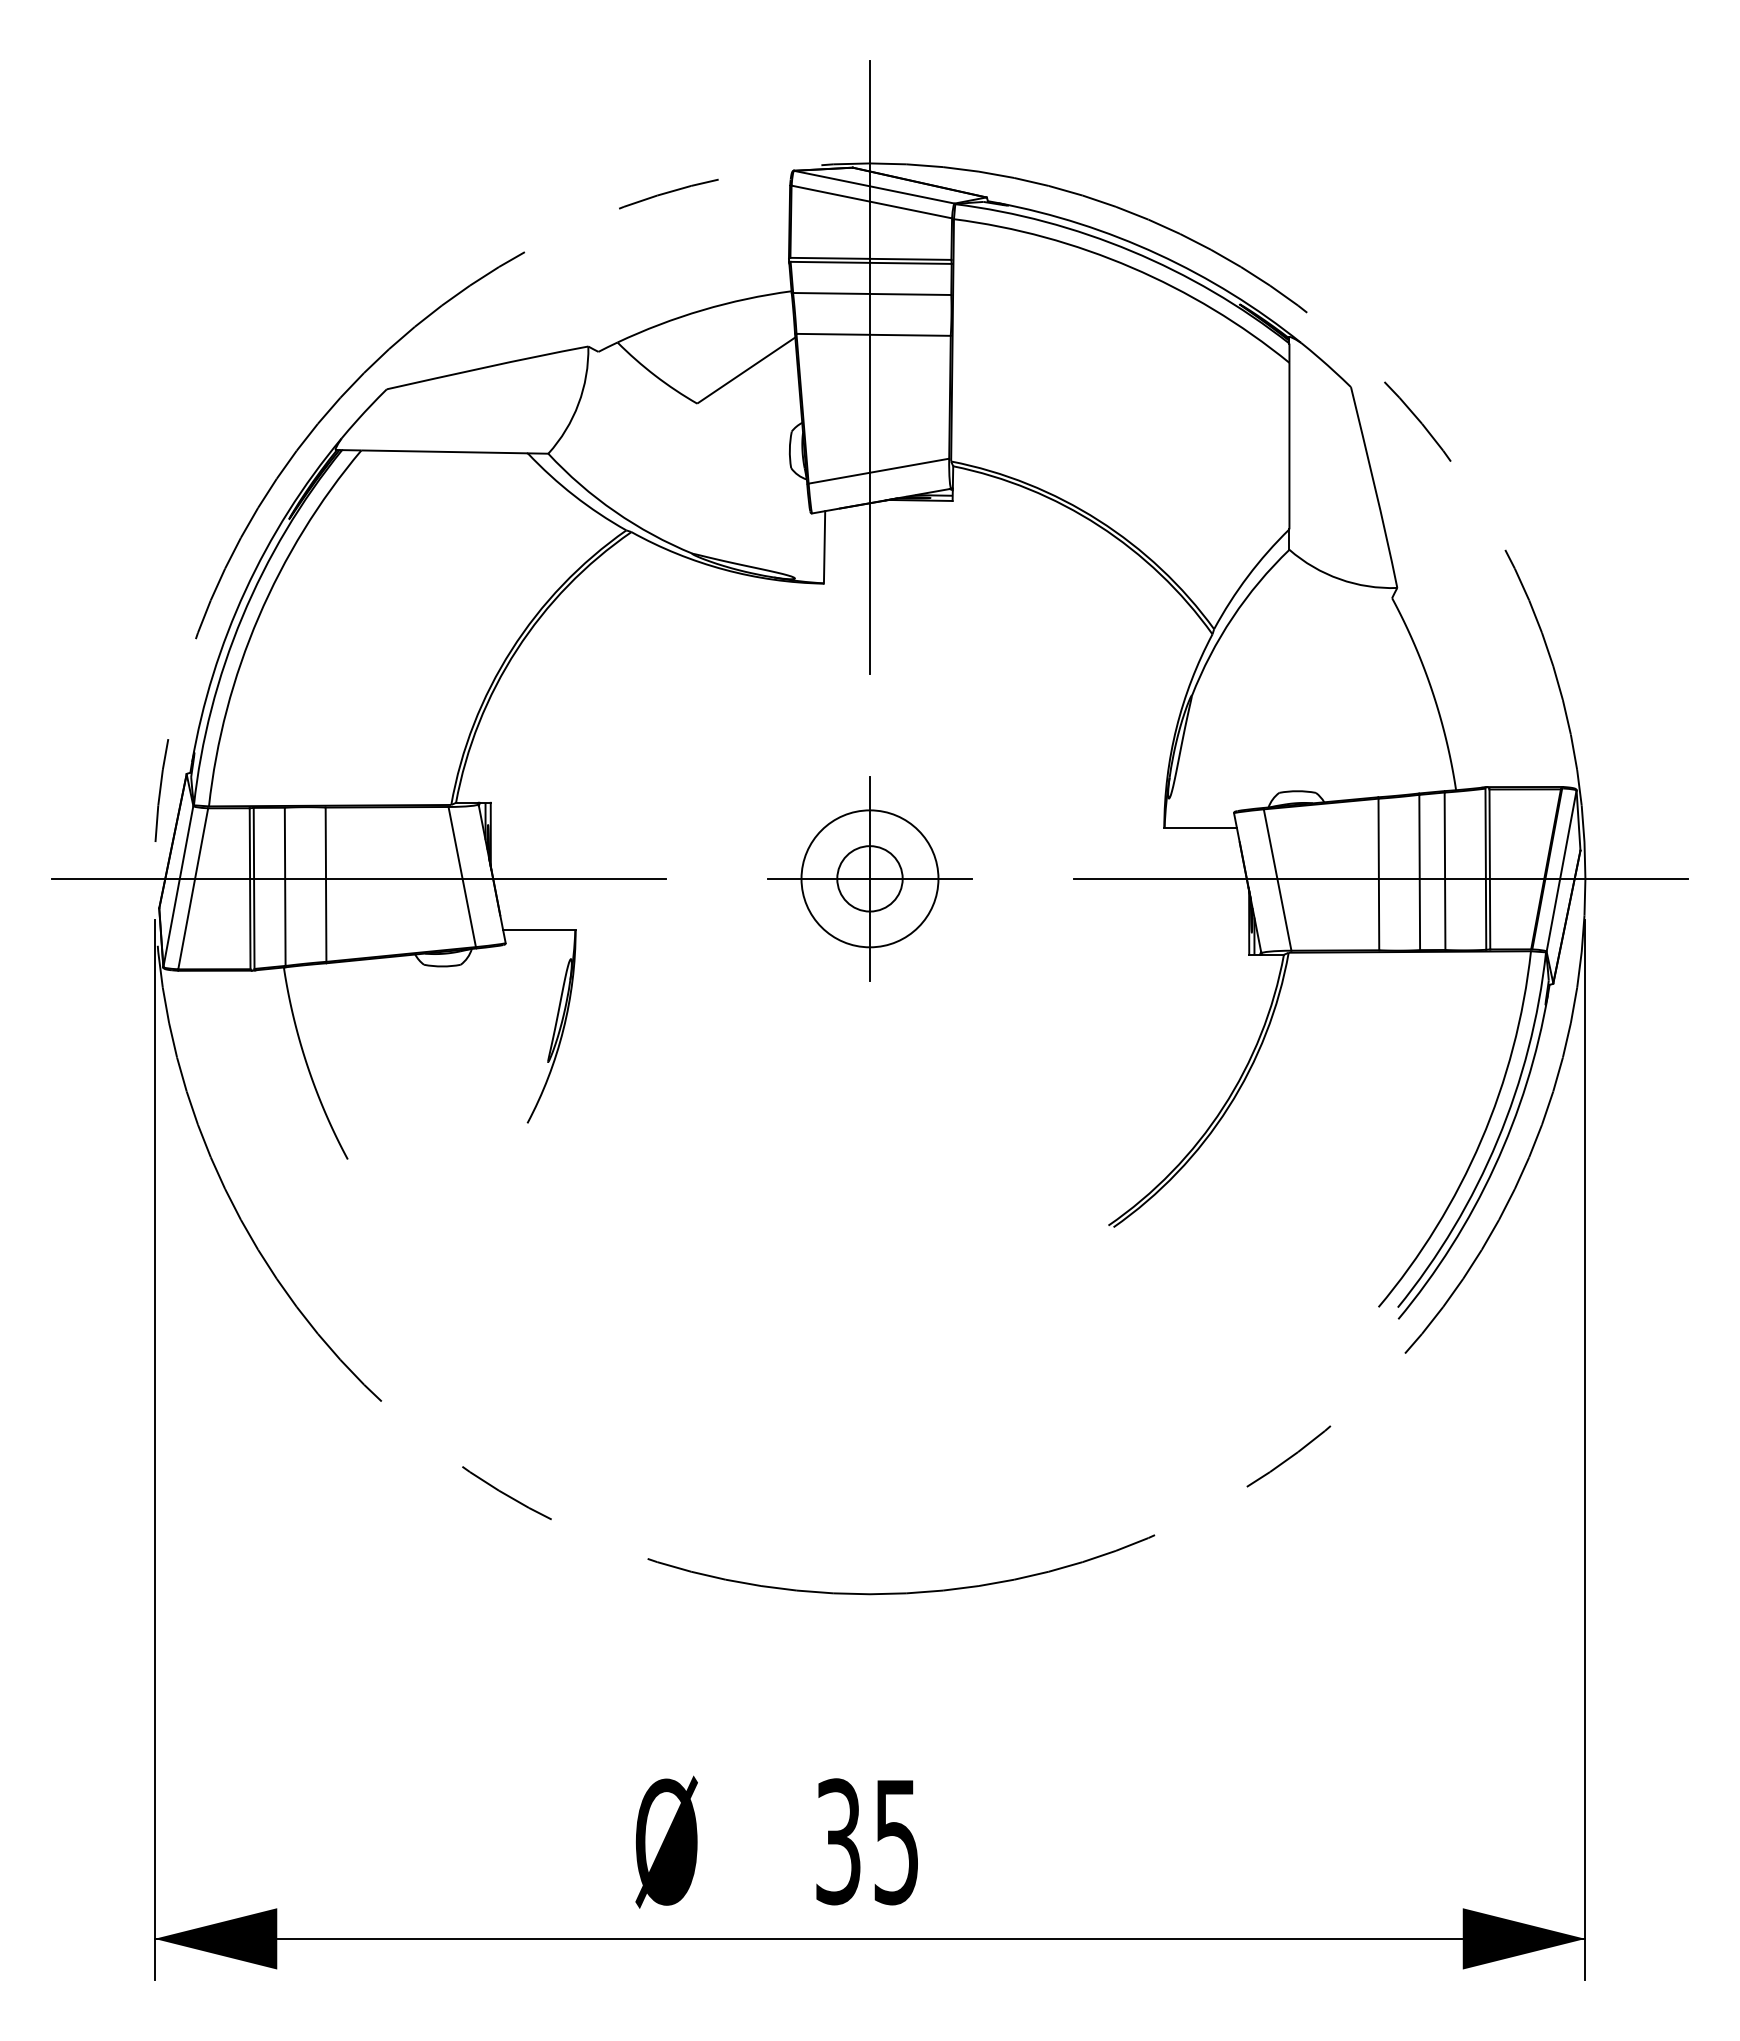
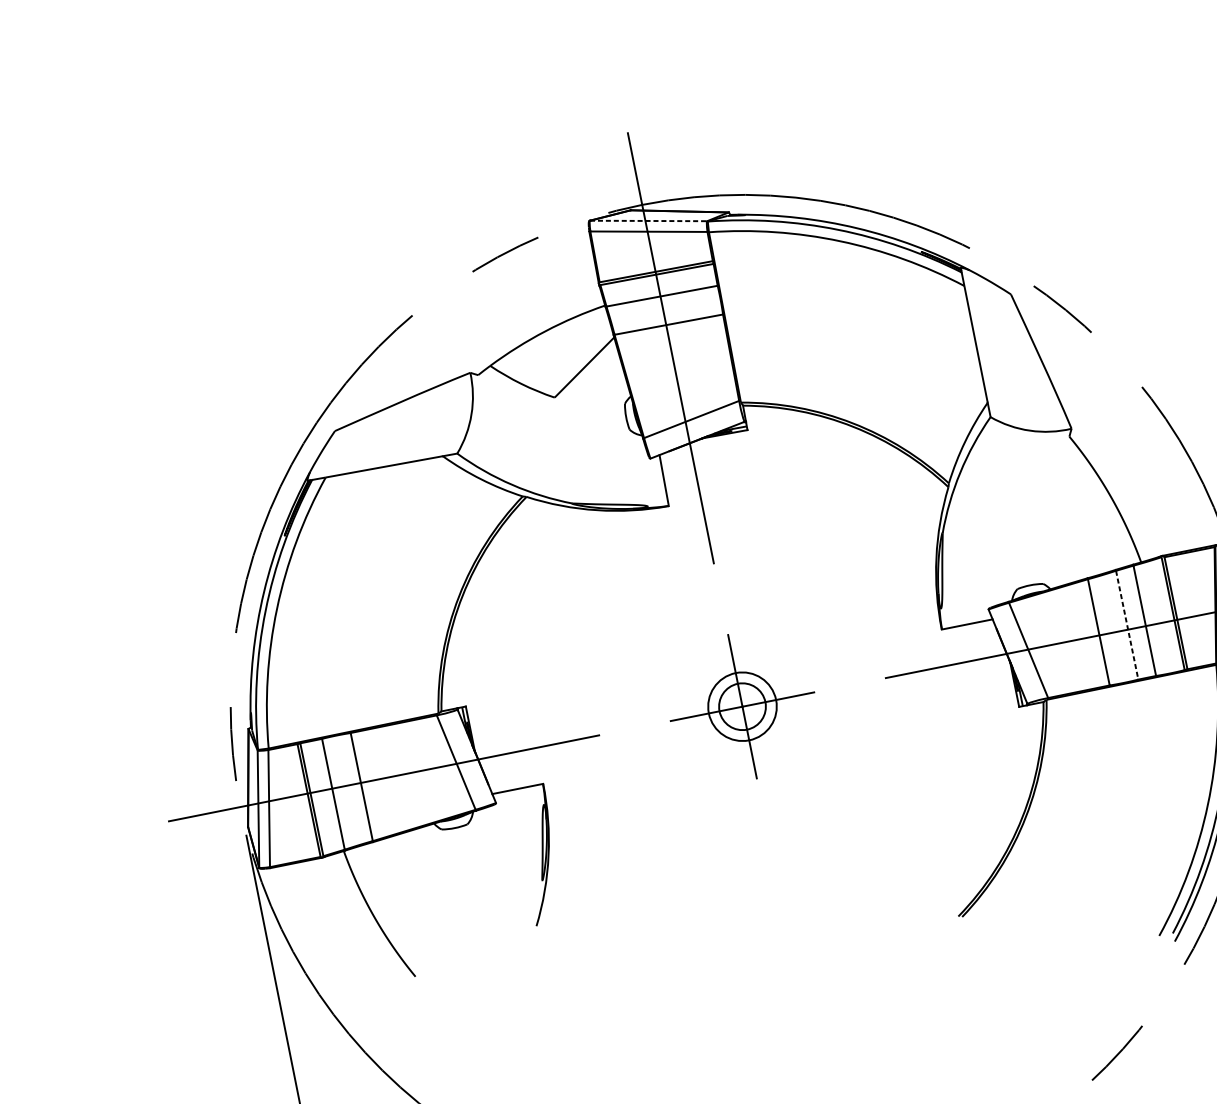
line: (874, 187) -> (648, 221), solid -> dashed
line: (1419, 872) -> (1127, 625), solid -> dashed
circle: (869, 878) -> (742, 706), size x0.7

